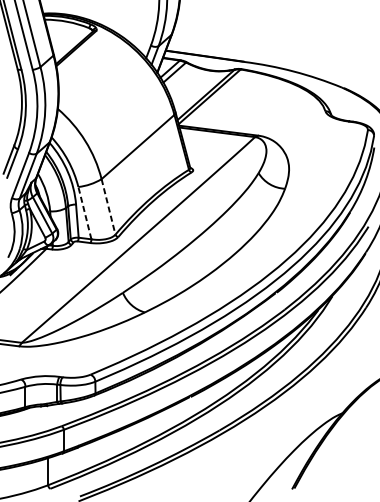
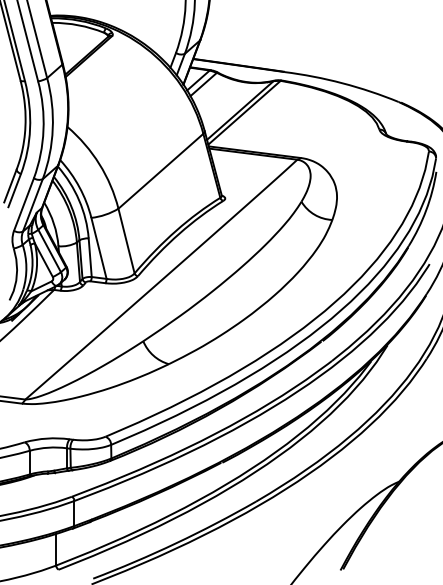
line: (108, 207) -> (126, 241), dashed -> solid
line: (84, 212) -> (98, 247), dashed -> solid

